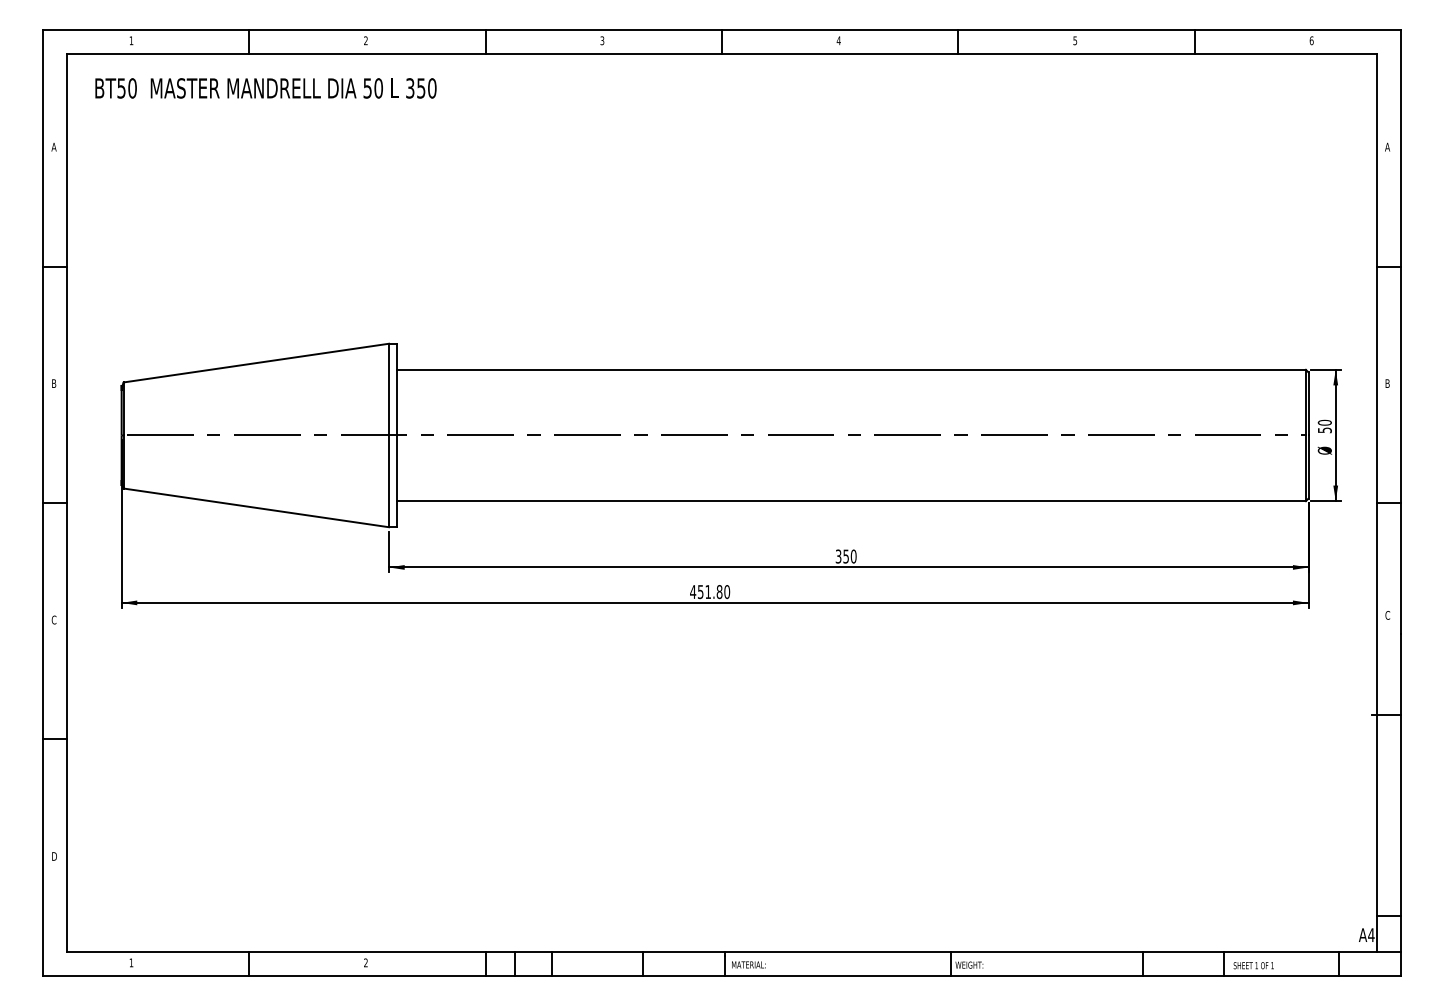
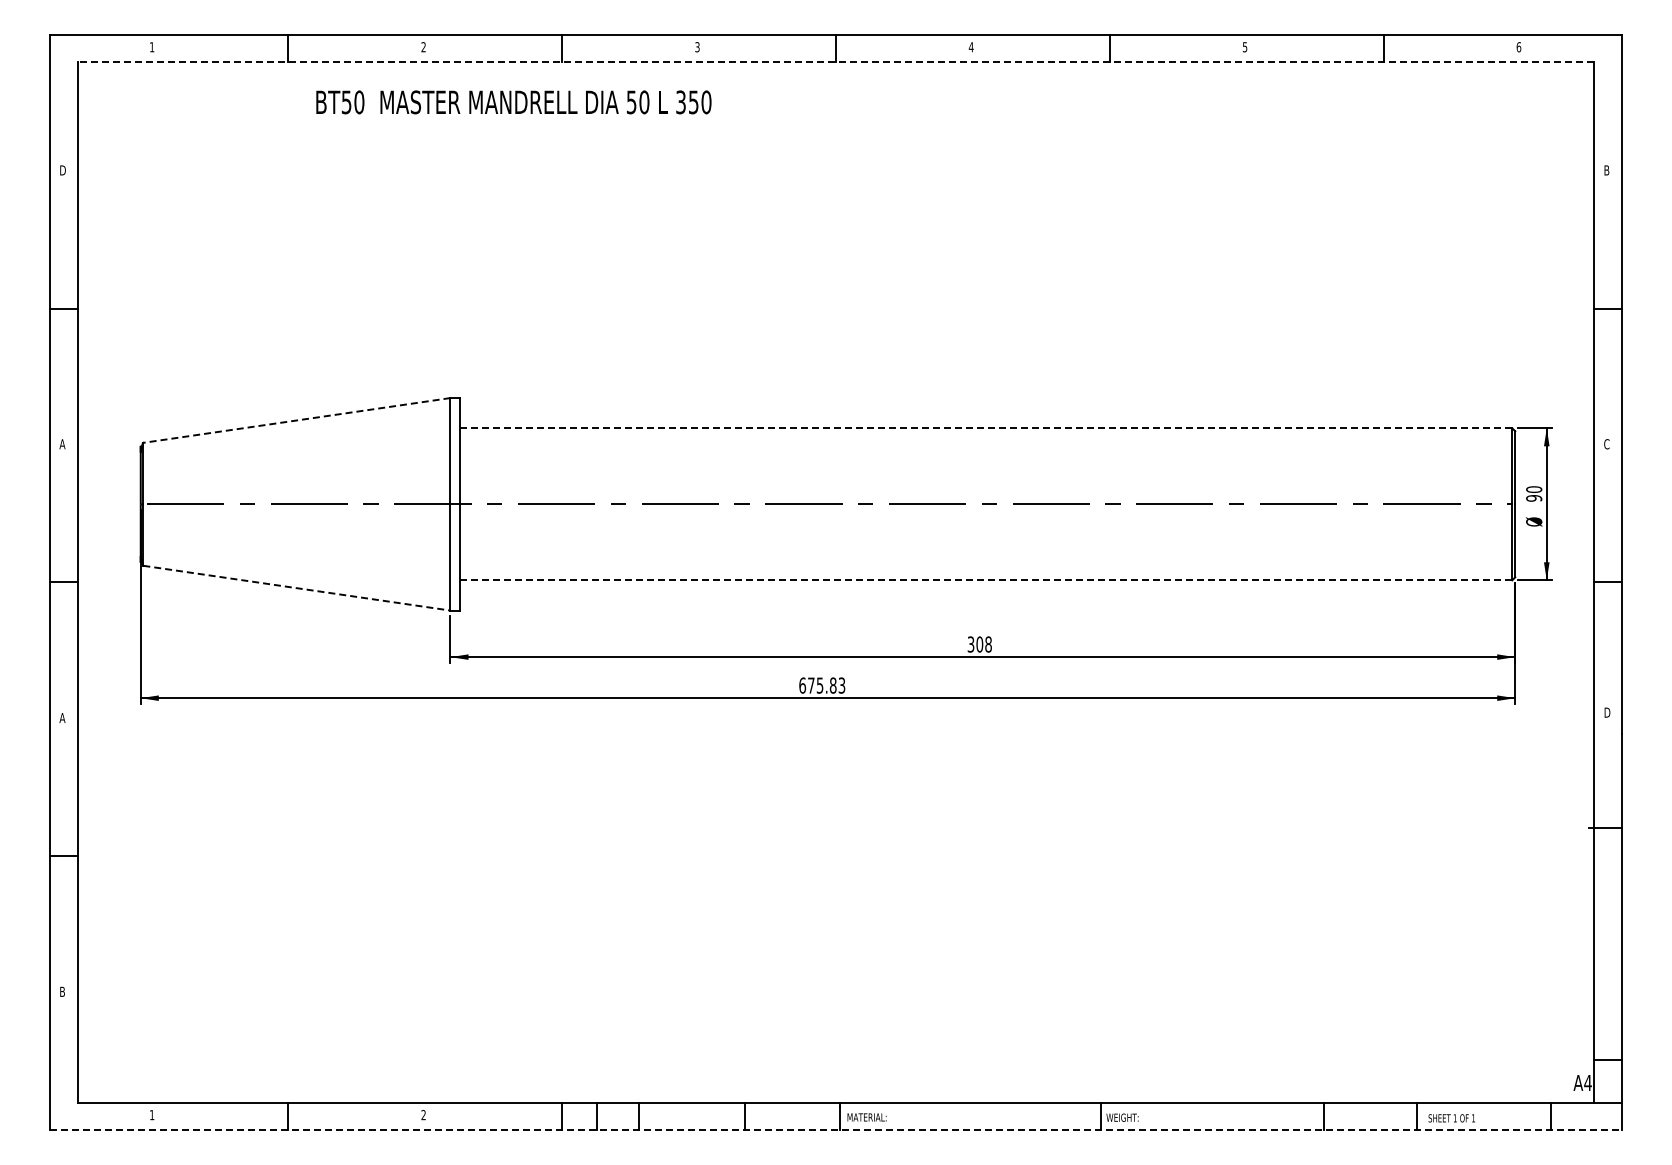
line: (721, 53) -> (835, 62), solid -> dashed
text: (265, 88) -> (513, 102), moved
text: (54, 147) -> (62, 170), A -> D
text: (1387, 147) -> (1606, 170), A -> B
line: (256, 363) -> (296, 420), solid -> dashed
line: (851, 370) -> (985, 428), solid -> dashed
text: (54, 383) -> (62, 444), B -> A
text: (1387, 383) -> (1606, 444), B -> C
text: (1324, 430) -> (1533, 498), 50 -> 90
line: (851, 501) -> (986, 580), solid -> dashed
line: (257, 508) -> (297, 588), solid -> dashed
text: (849, 556) -> (983, 644), 350 -> 308
text: (710, 591) -> (822, 685), 451.80 -> 675.83
text: (1388, 615) -> (1607, 712), C -> D
text: (54, 619) -> (62, 717), C -> A
text: (54, 856) -> (63, 991), D -> B
line: (722, 976) -> (836, 1130), solid -> dashed

